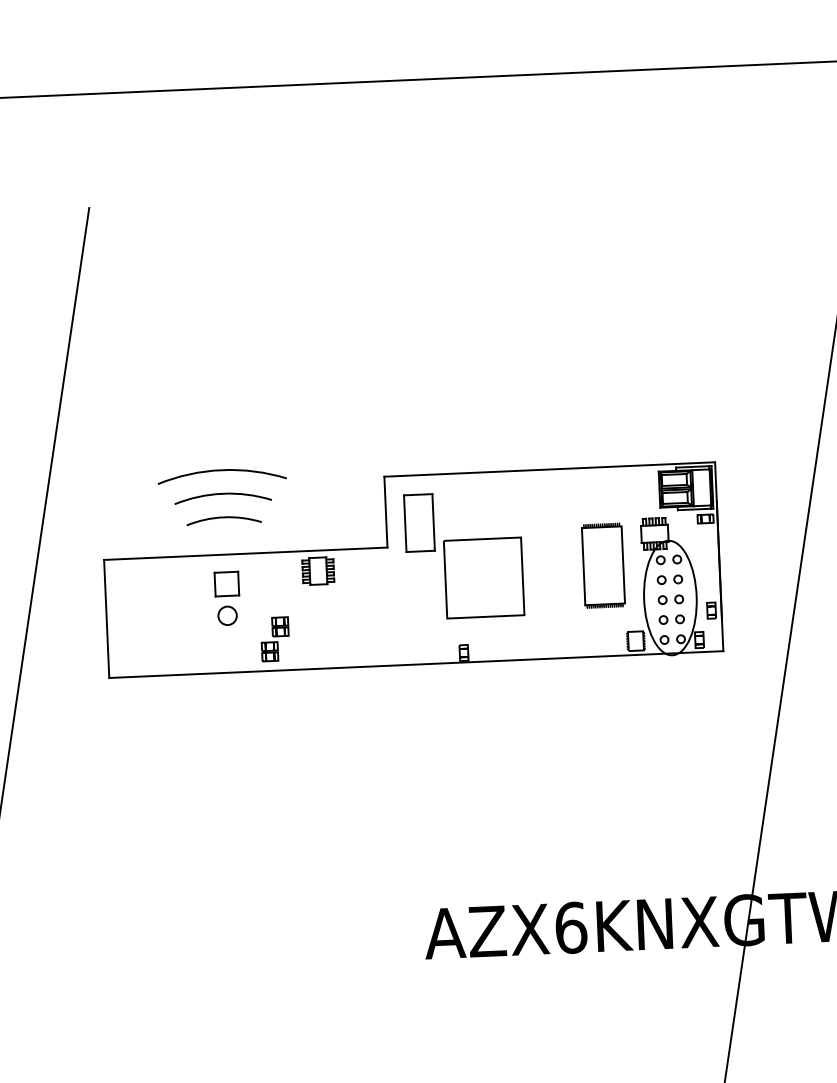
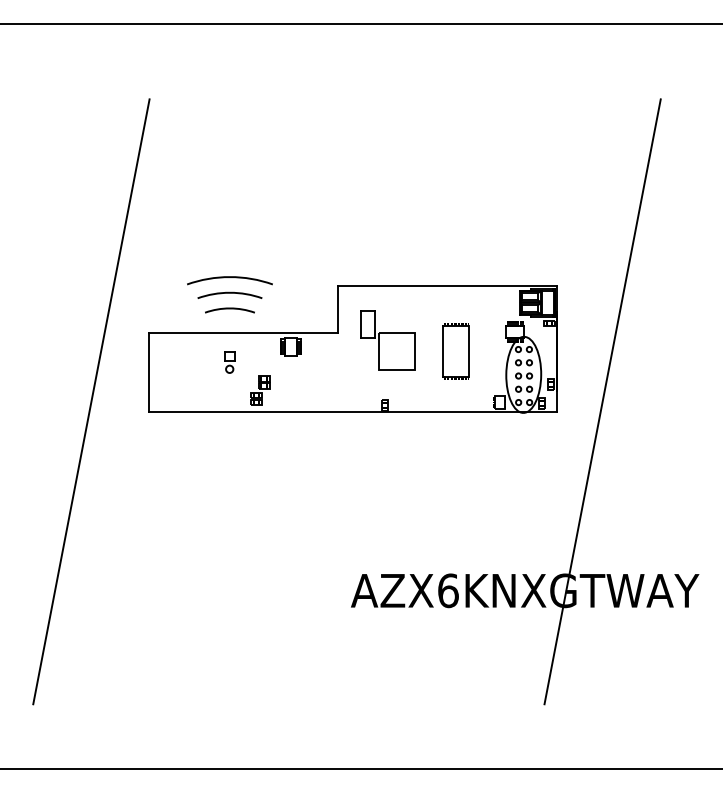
part: (463, 555) -> (387, 340), size x0.7
part: (602, 565) -> (455, 351), moved
part: (226, 598) -> (229, 362), size x0.6

